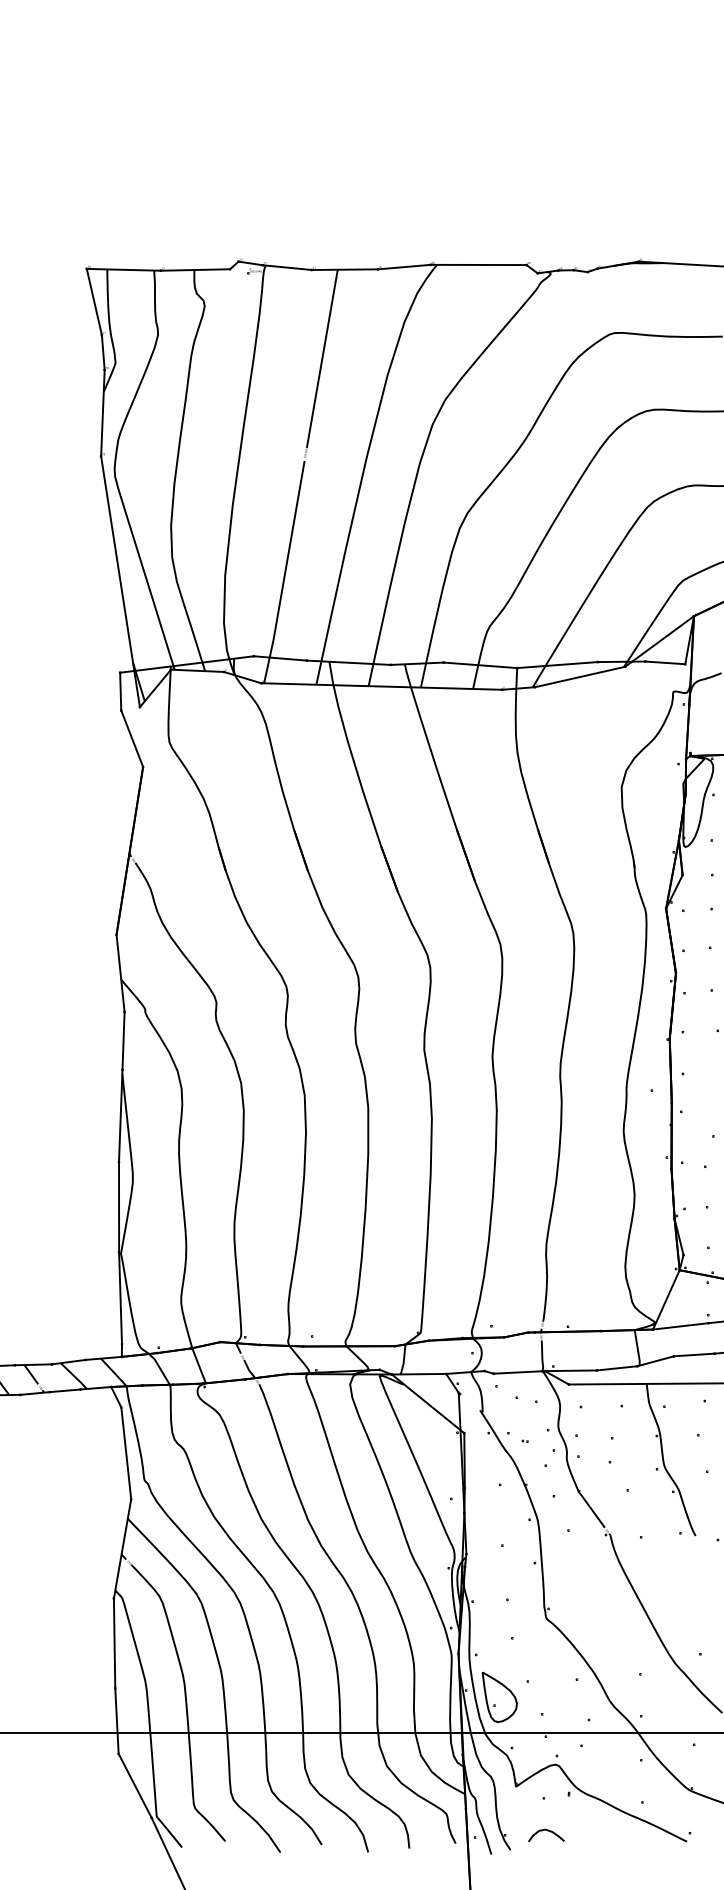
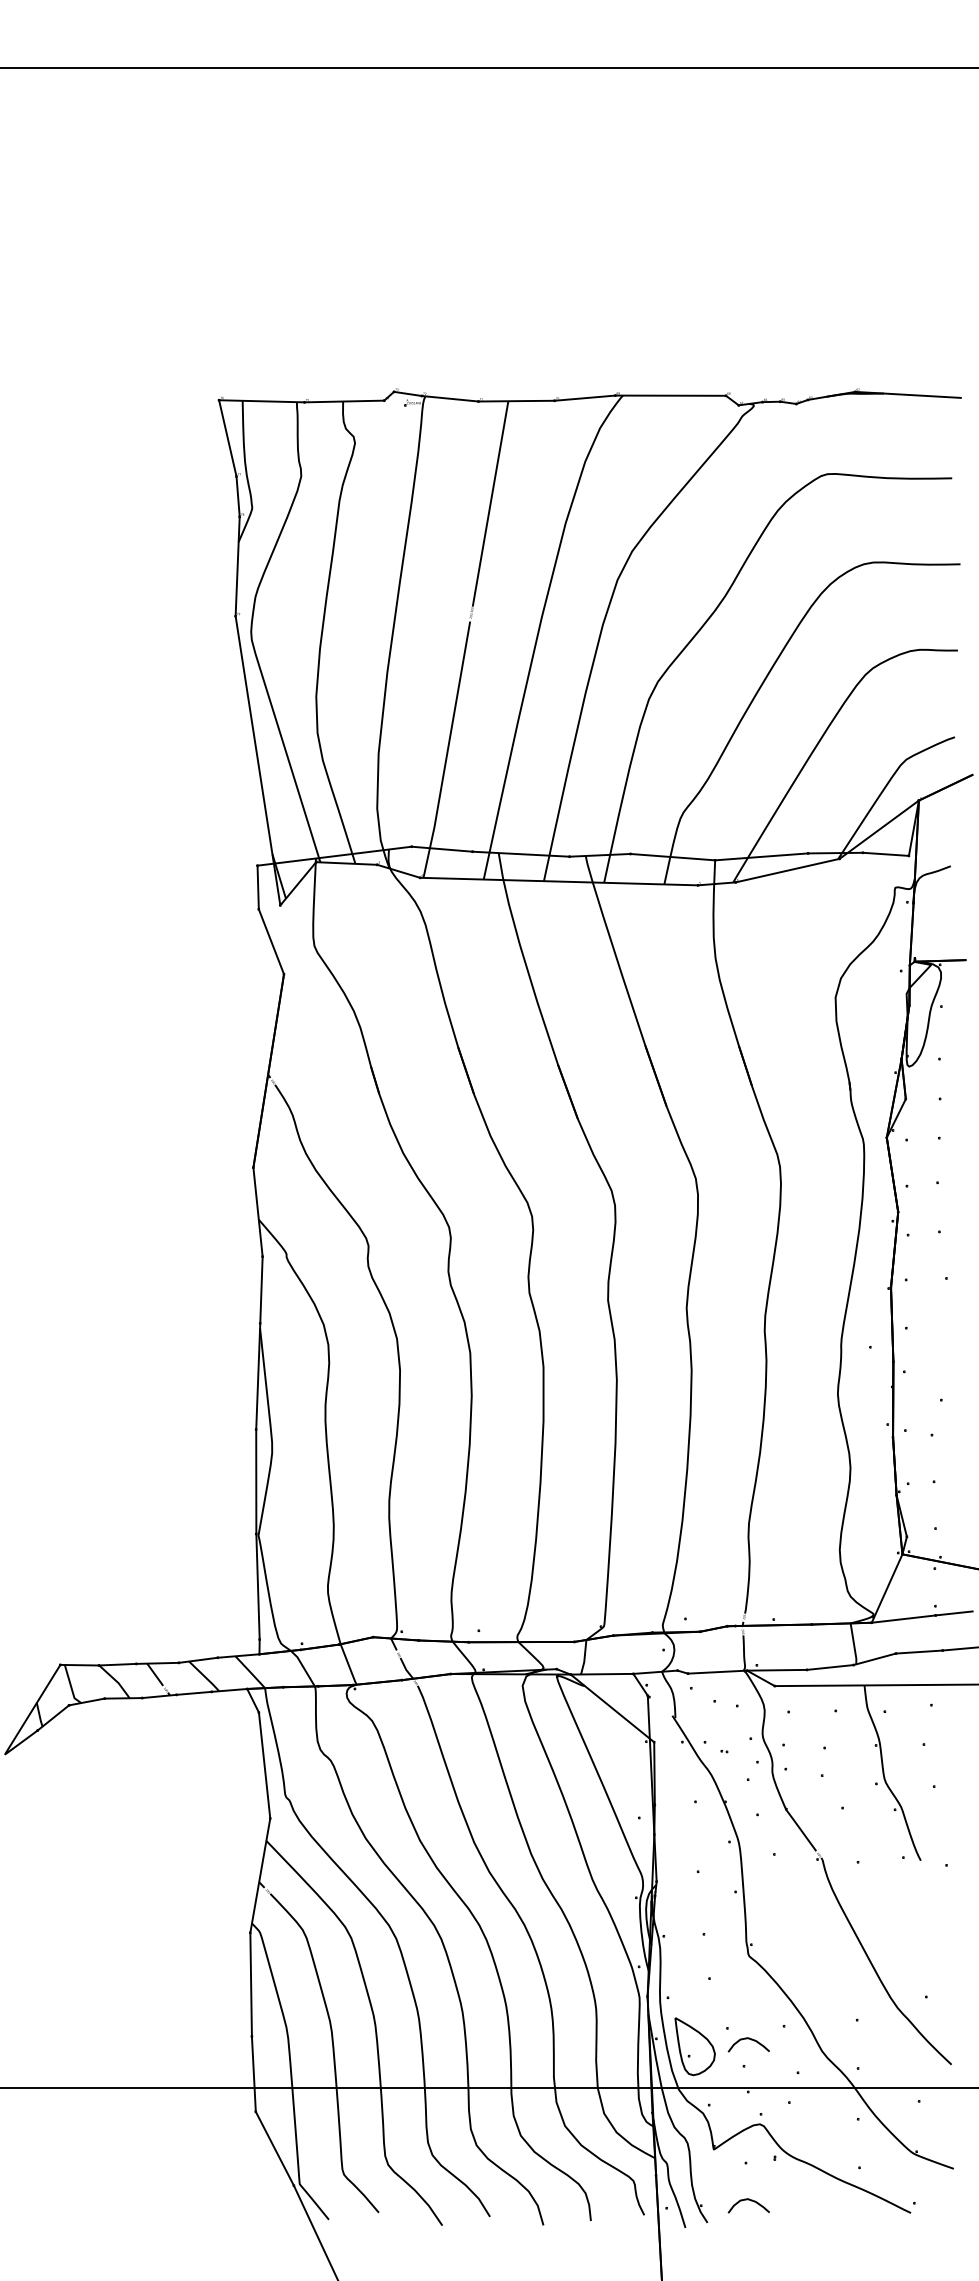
curve: (546, 1691) -> (748, 2039), added

